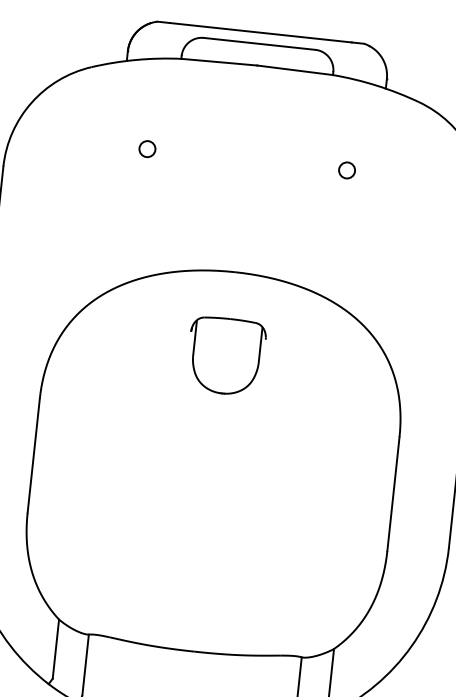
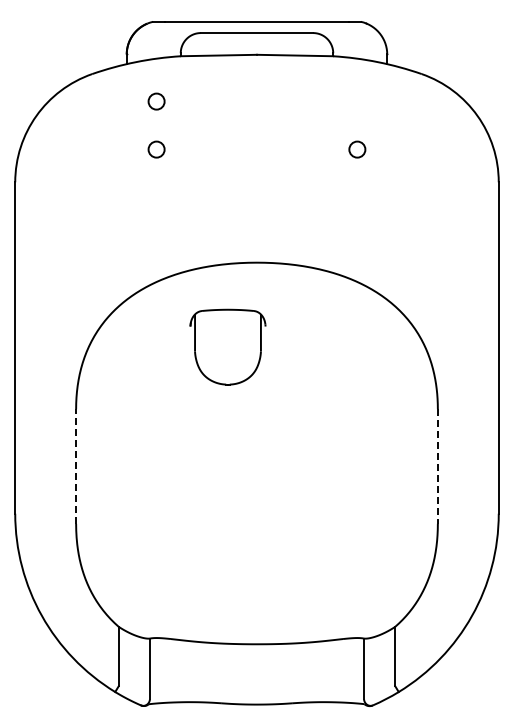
circle: (152, 101) -> (156, 101), added
part: (225, 355) -> (227, 346), moved
line: (34, 455) -> (76, 466), solid -> dashed
line: (392, 495) -> (437, 467), solid -> dashed

